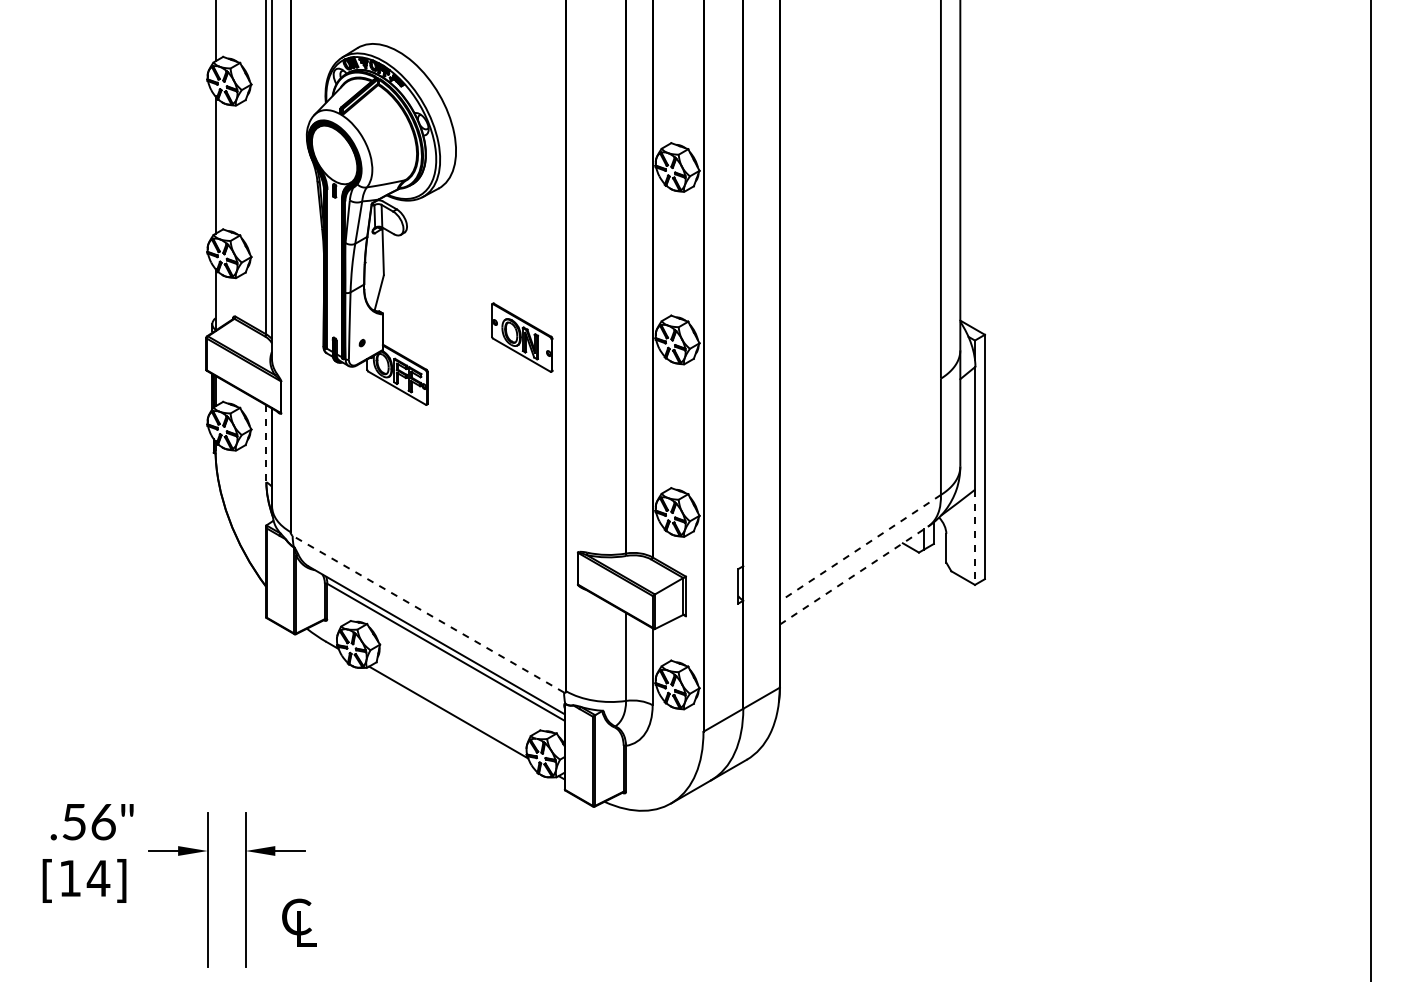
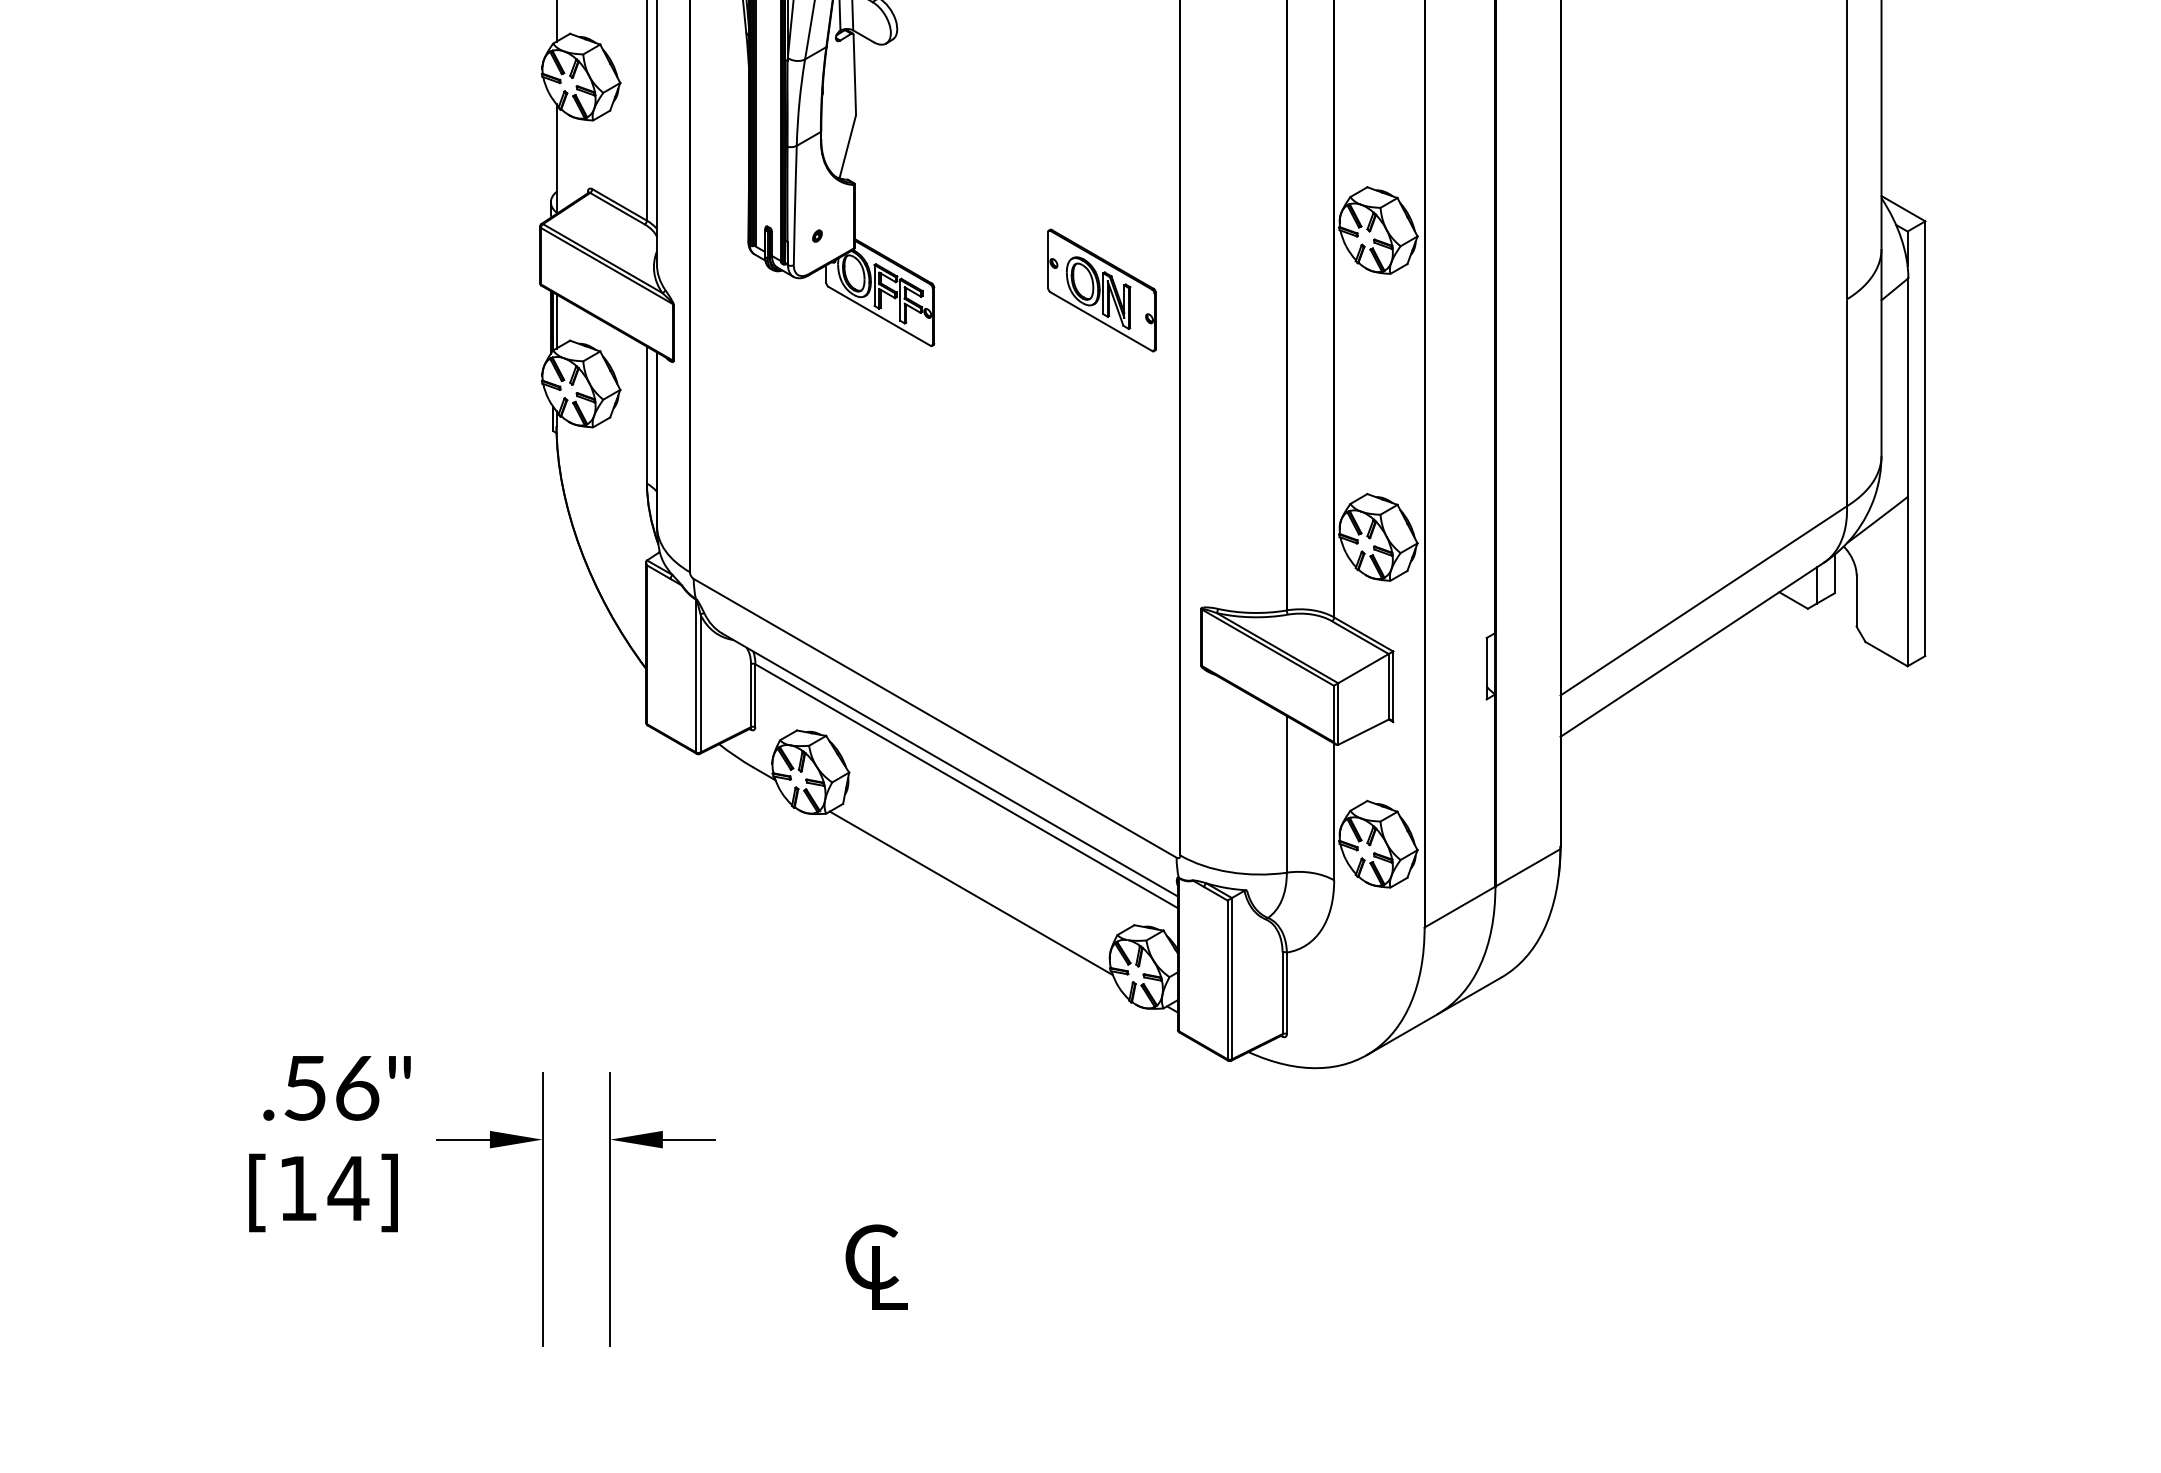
part: (522, 337) -> (1102, 290), moved
line: (266, 444) -> (647, 416), dashed -> solid
line: (975, 537) -> (1908, 581), dashed -> solid
line: (860, 548) -> (1703, 601), dashed -> solid
line: (853, 575) -> (1691, 649), dashed -> solid
line: (428, 614) -> (935, 718), dashed -> solid
text: (299, 922) -> (876, 1266), moved

